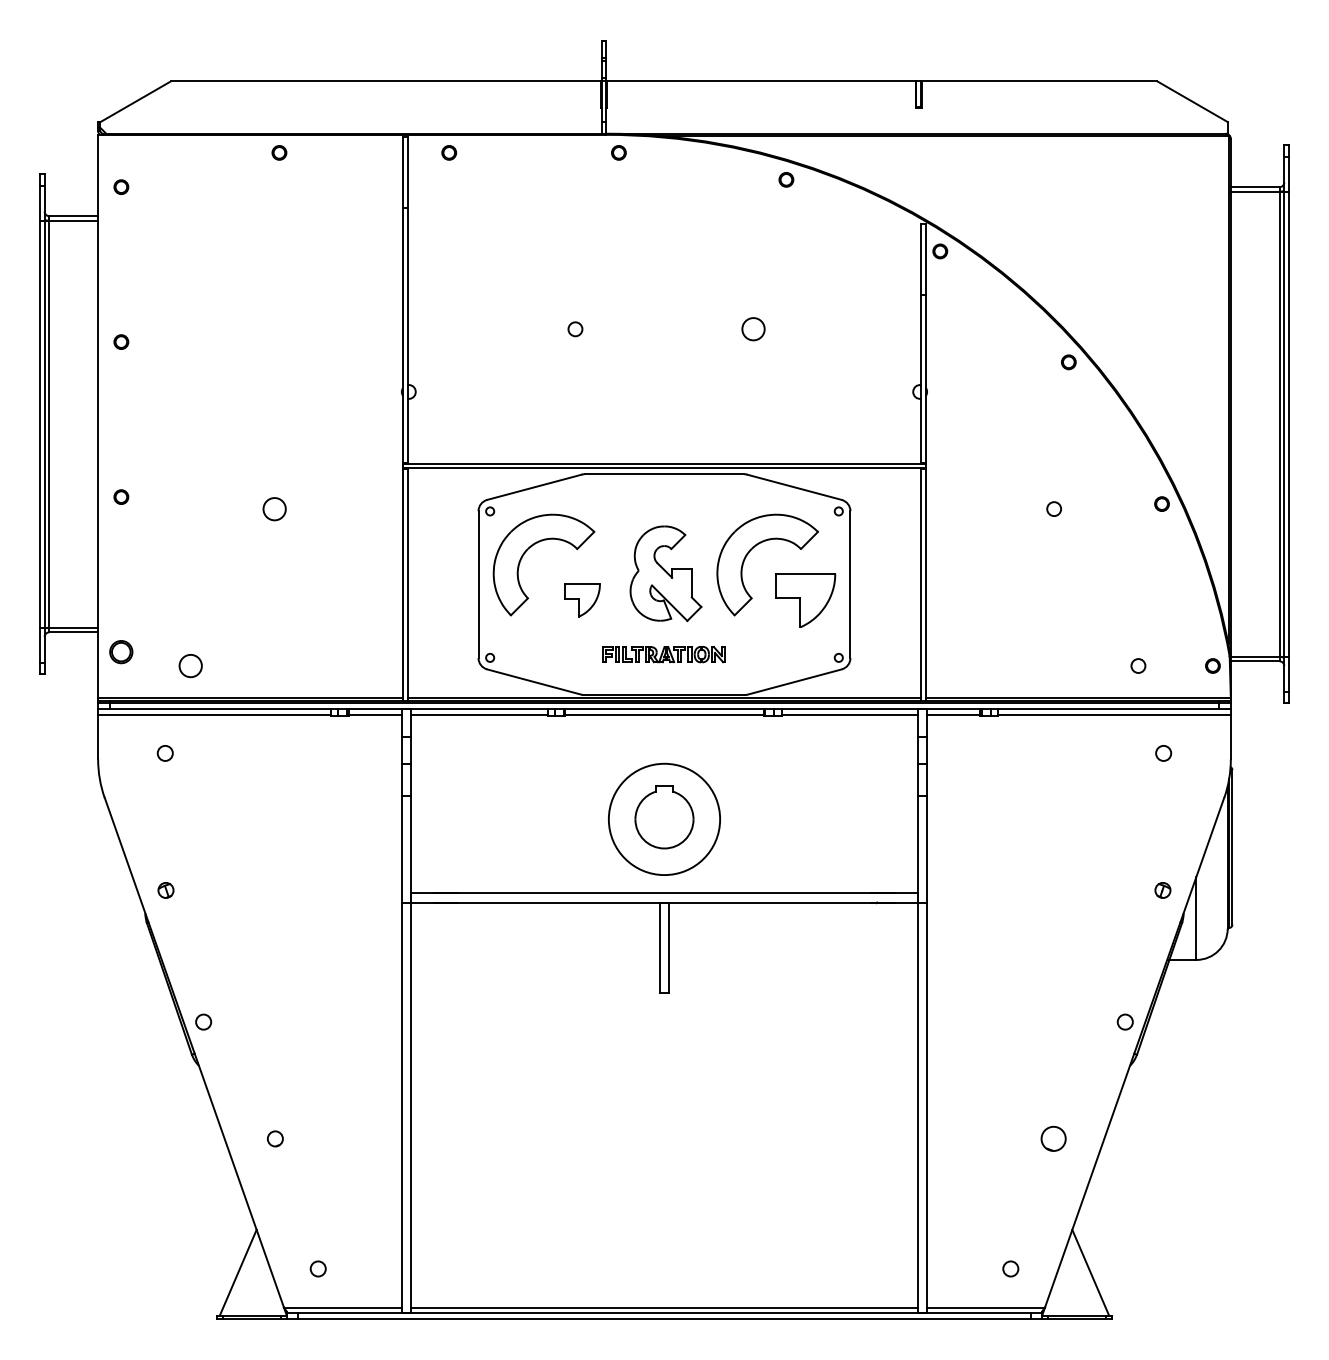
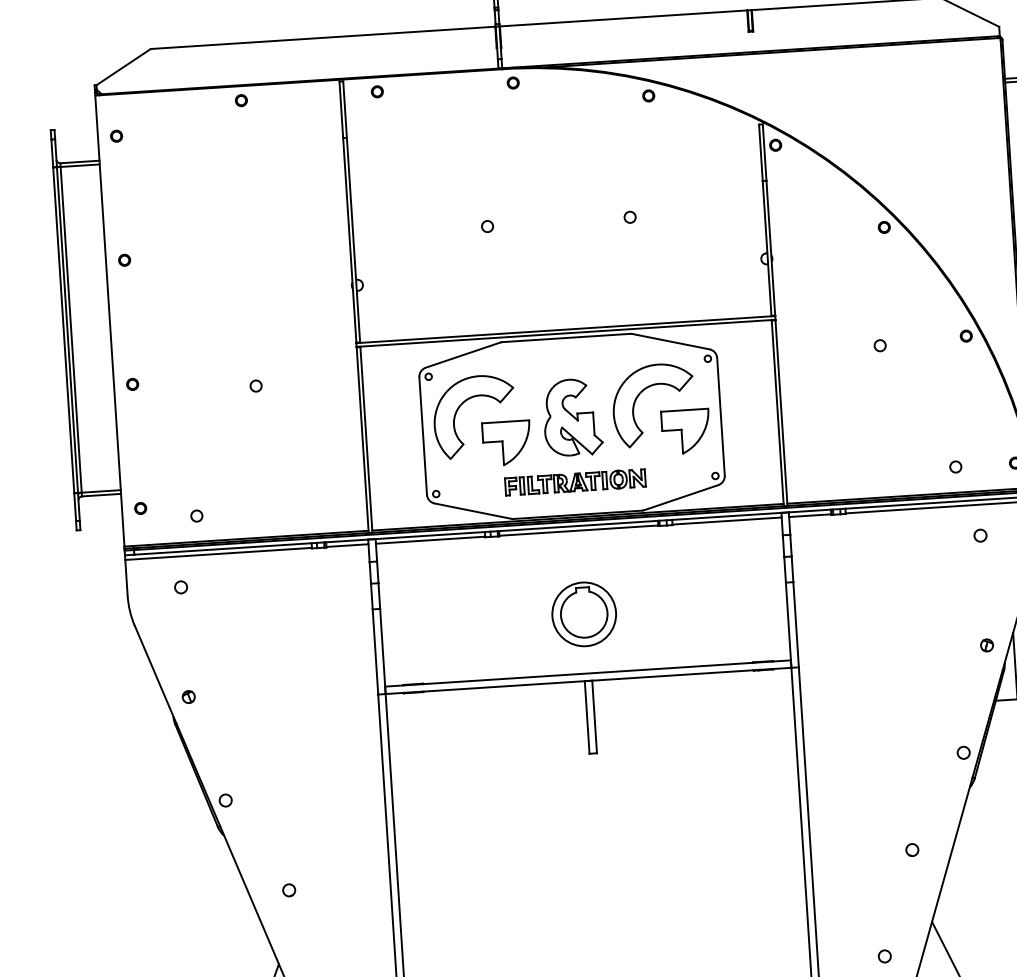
circle: (753, 329) -> (630, 217), size x0.62
circle: (274, 508) -> (255, 385), size x0.62
part: (582, 600) -> (507, 443), size x1.67
part: (121, 651) -> (140, 508), size x0.62
part: (663, 654) -> (574, 482), size x1.43
circle: (190, 665) -> (196, 515), size x0.62
circle: (664, 819) -> (584, 614), size x0.71
circle: (1053, 1138) -> (912, 849), size x0.62

